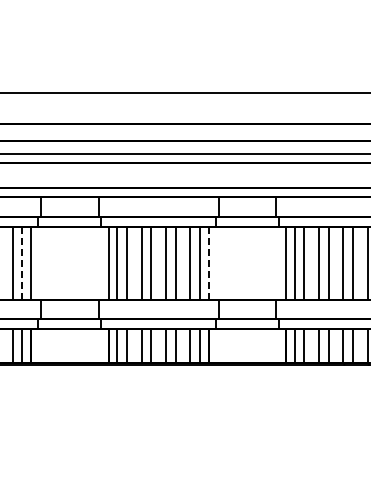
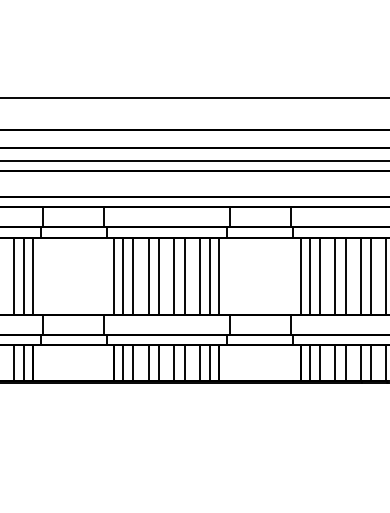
line: (22, 263) -> (23, 276), dashed -> solid
line: (208, 263) -> (219, 276), dashed -> solid

